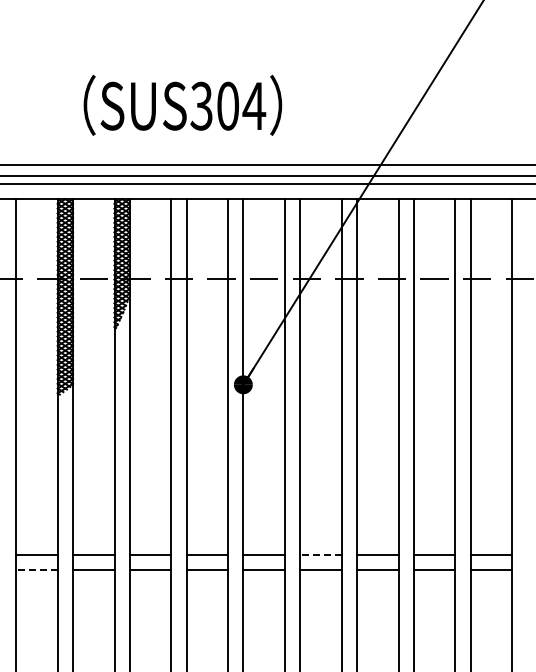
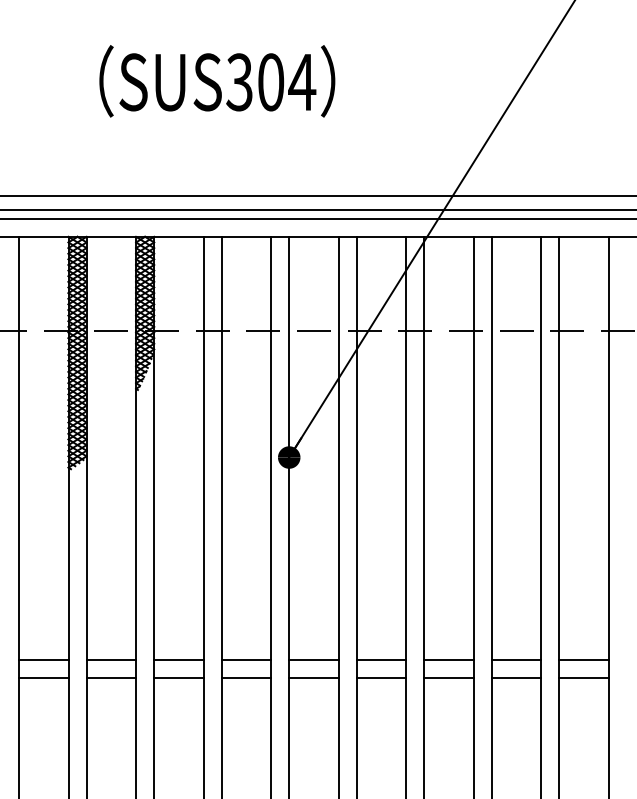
text: (182, 104) -> (216, 80), moved
line: (321, 555) -> (382, 660), dashed -> solid
line: (36, 570) -> (43, 678), dashed -> solid

